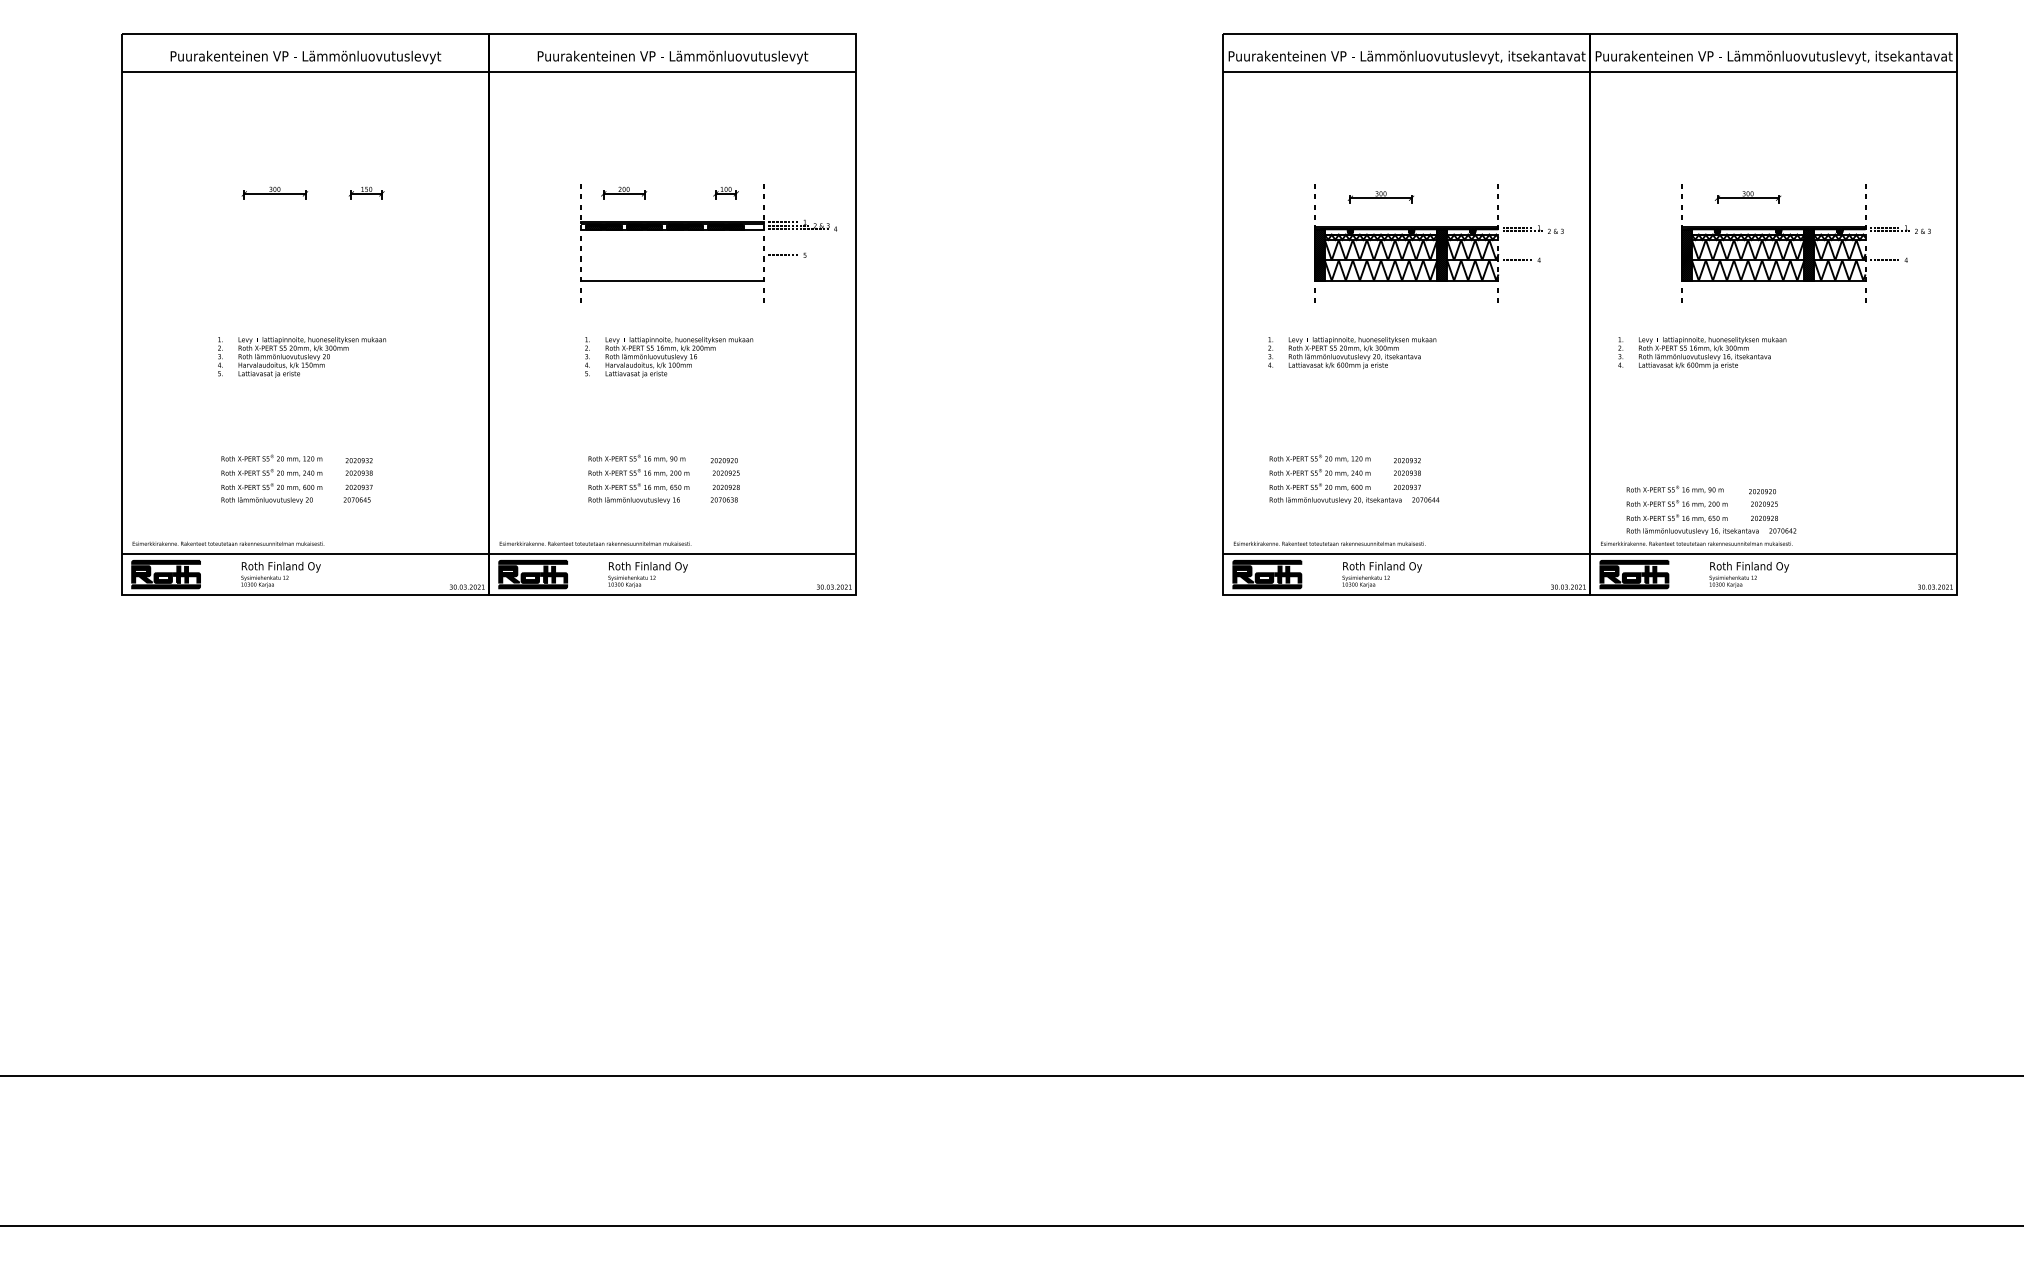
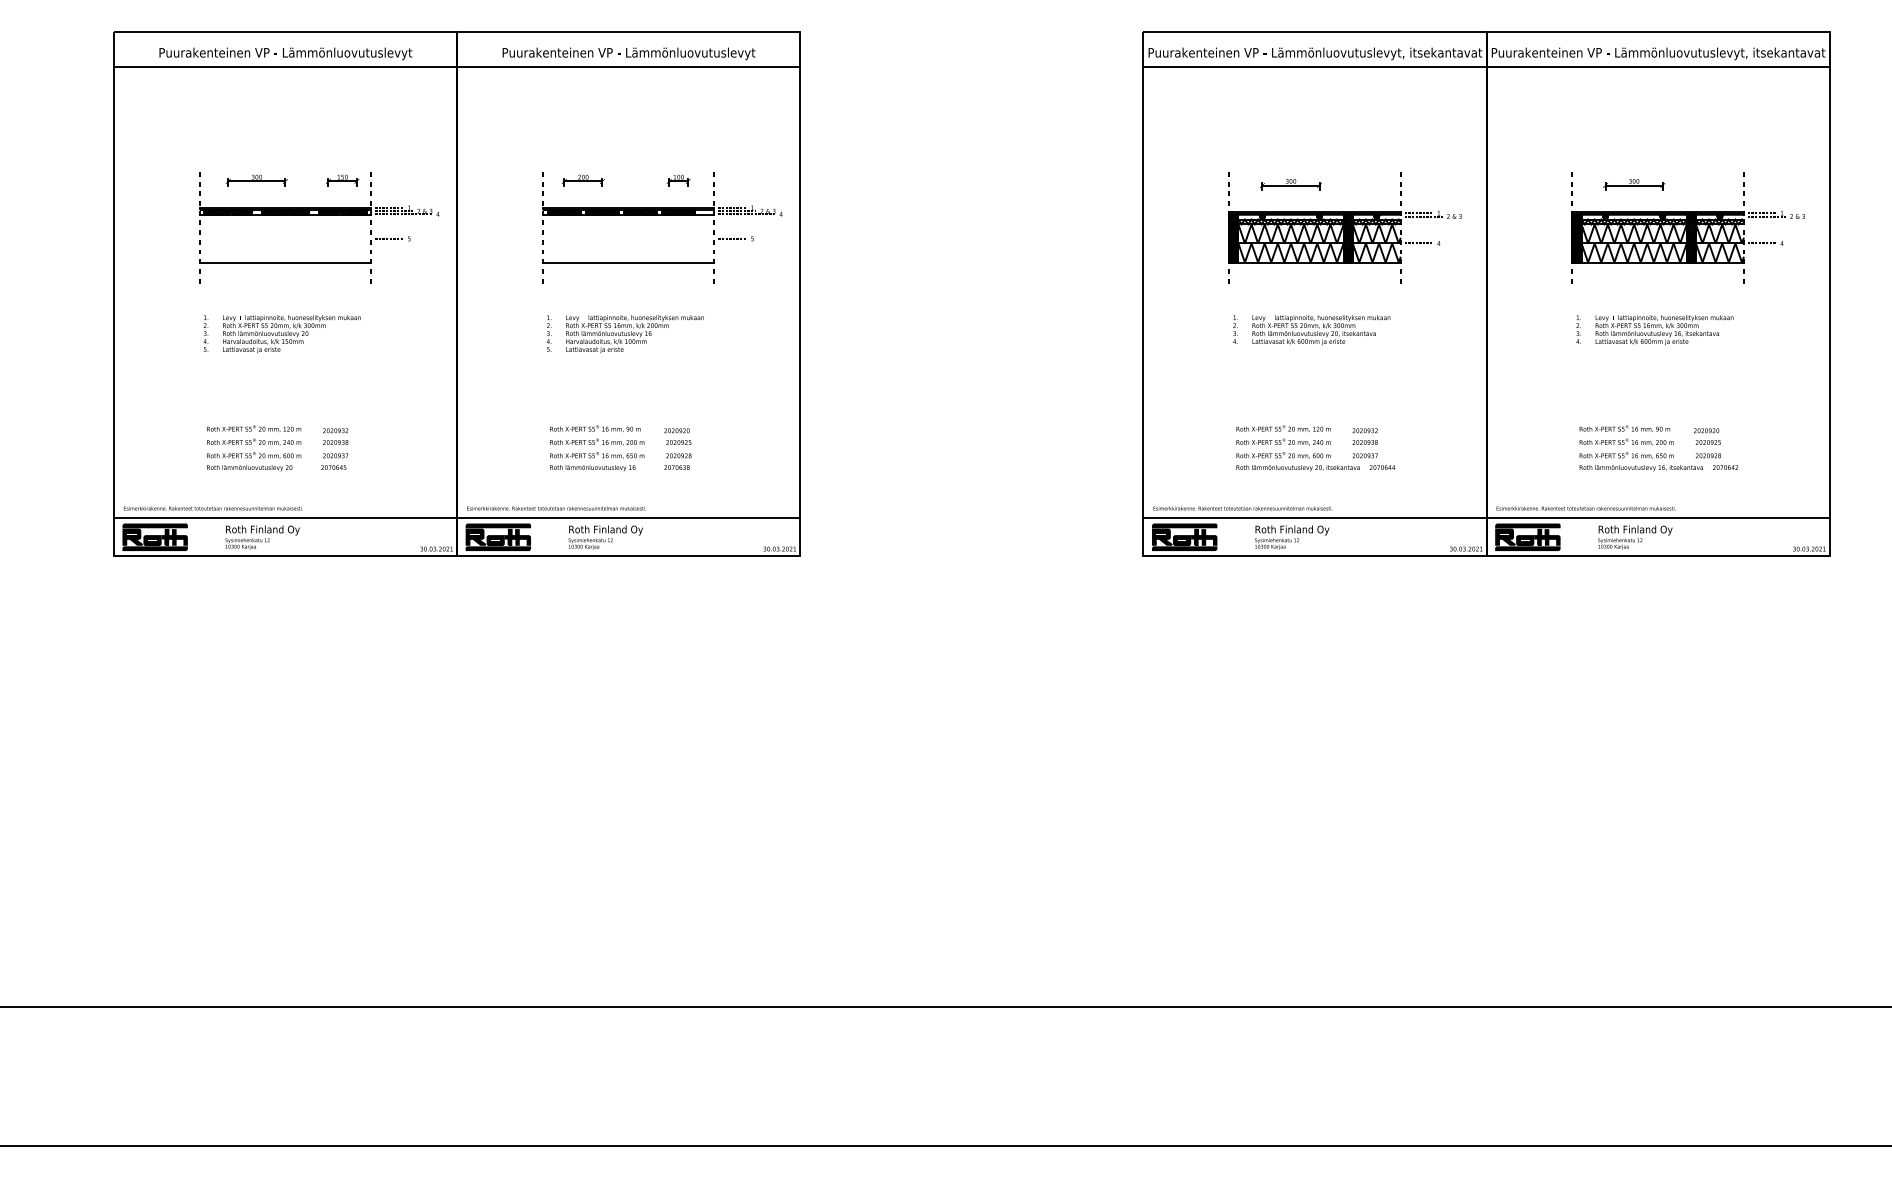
part: (341, 230) -> (319, 215), added
text: (1352, 352) -> (1312, 329), moved
text: (1702, 352) -> (1655, 329), moved
text: (1354, 478) -> (1315, 447), moved
text: (1711, 509) -> (1658, 447), moved

